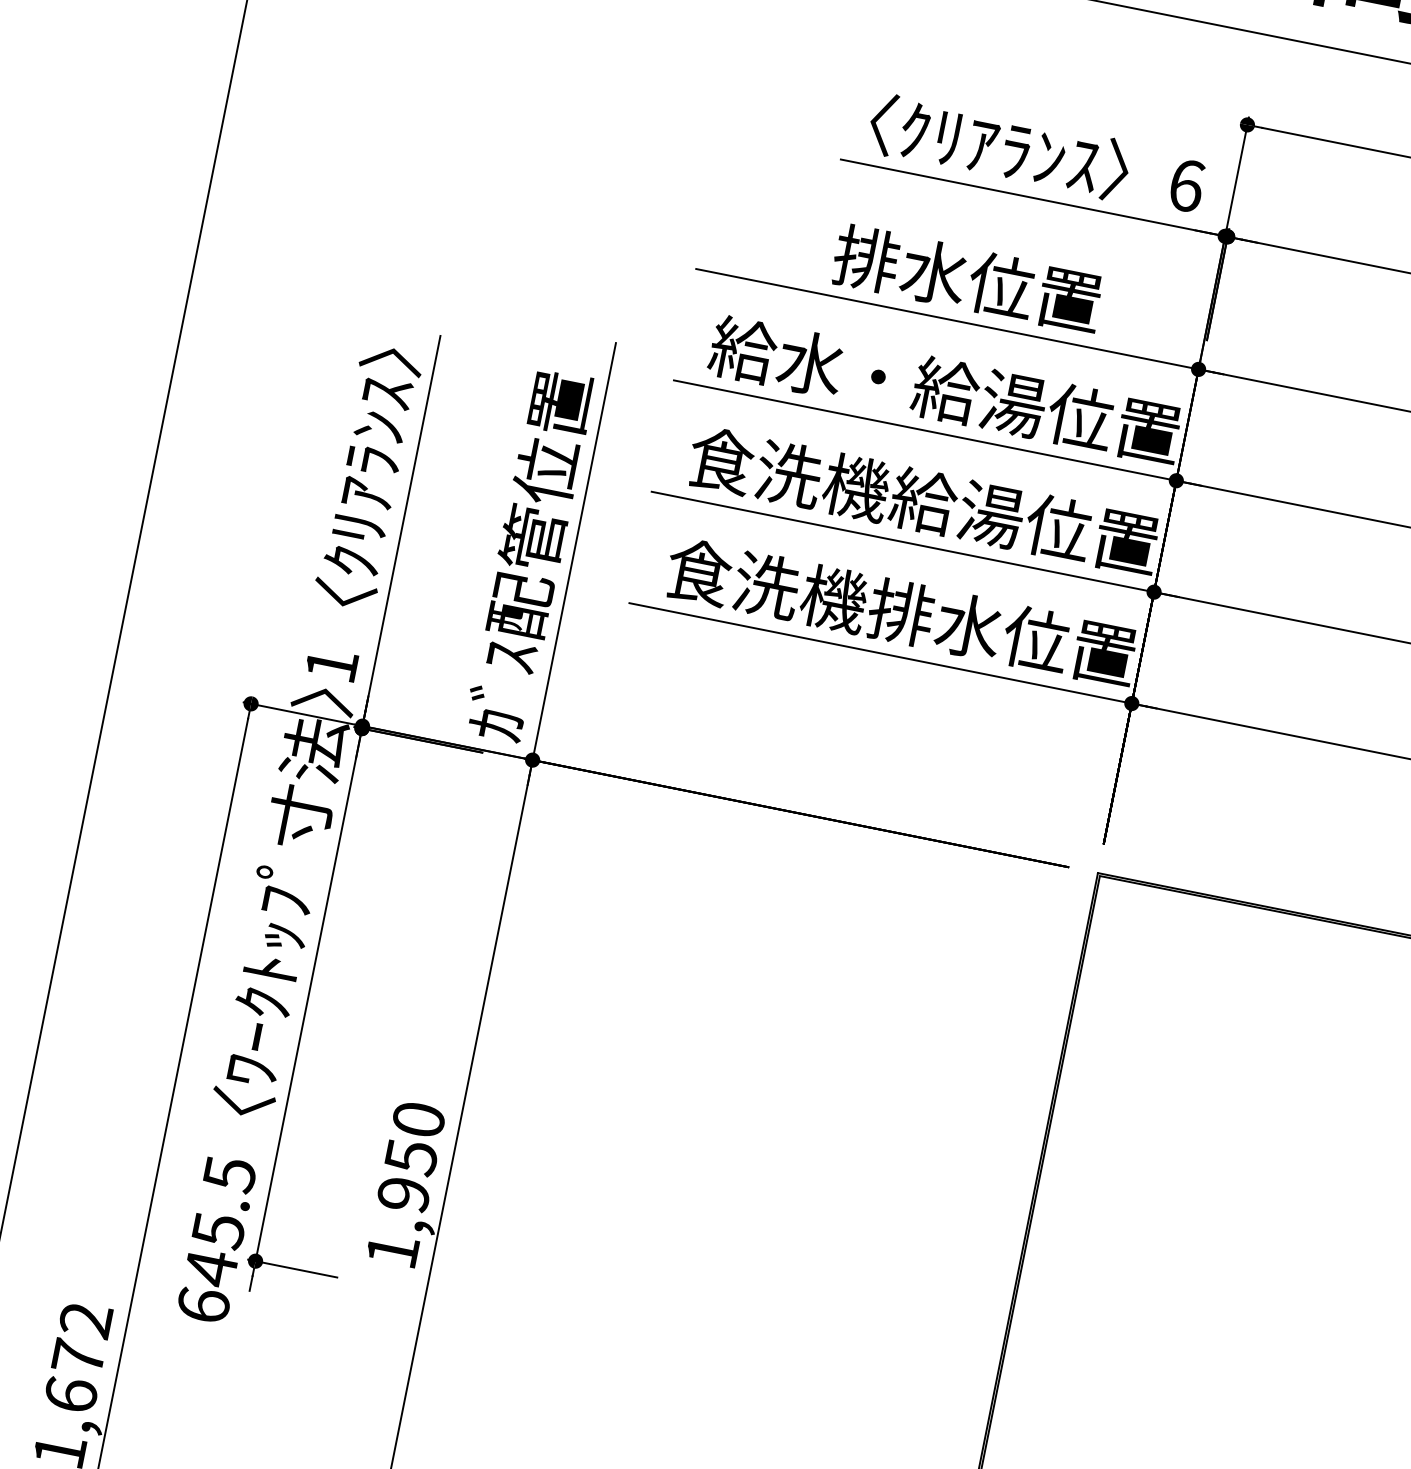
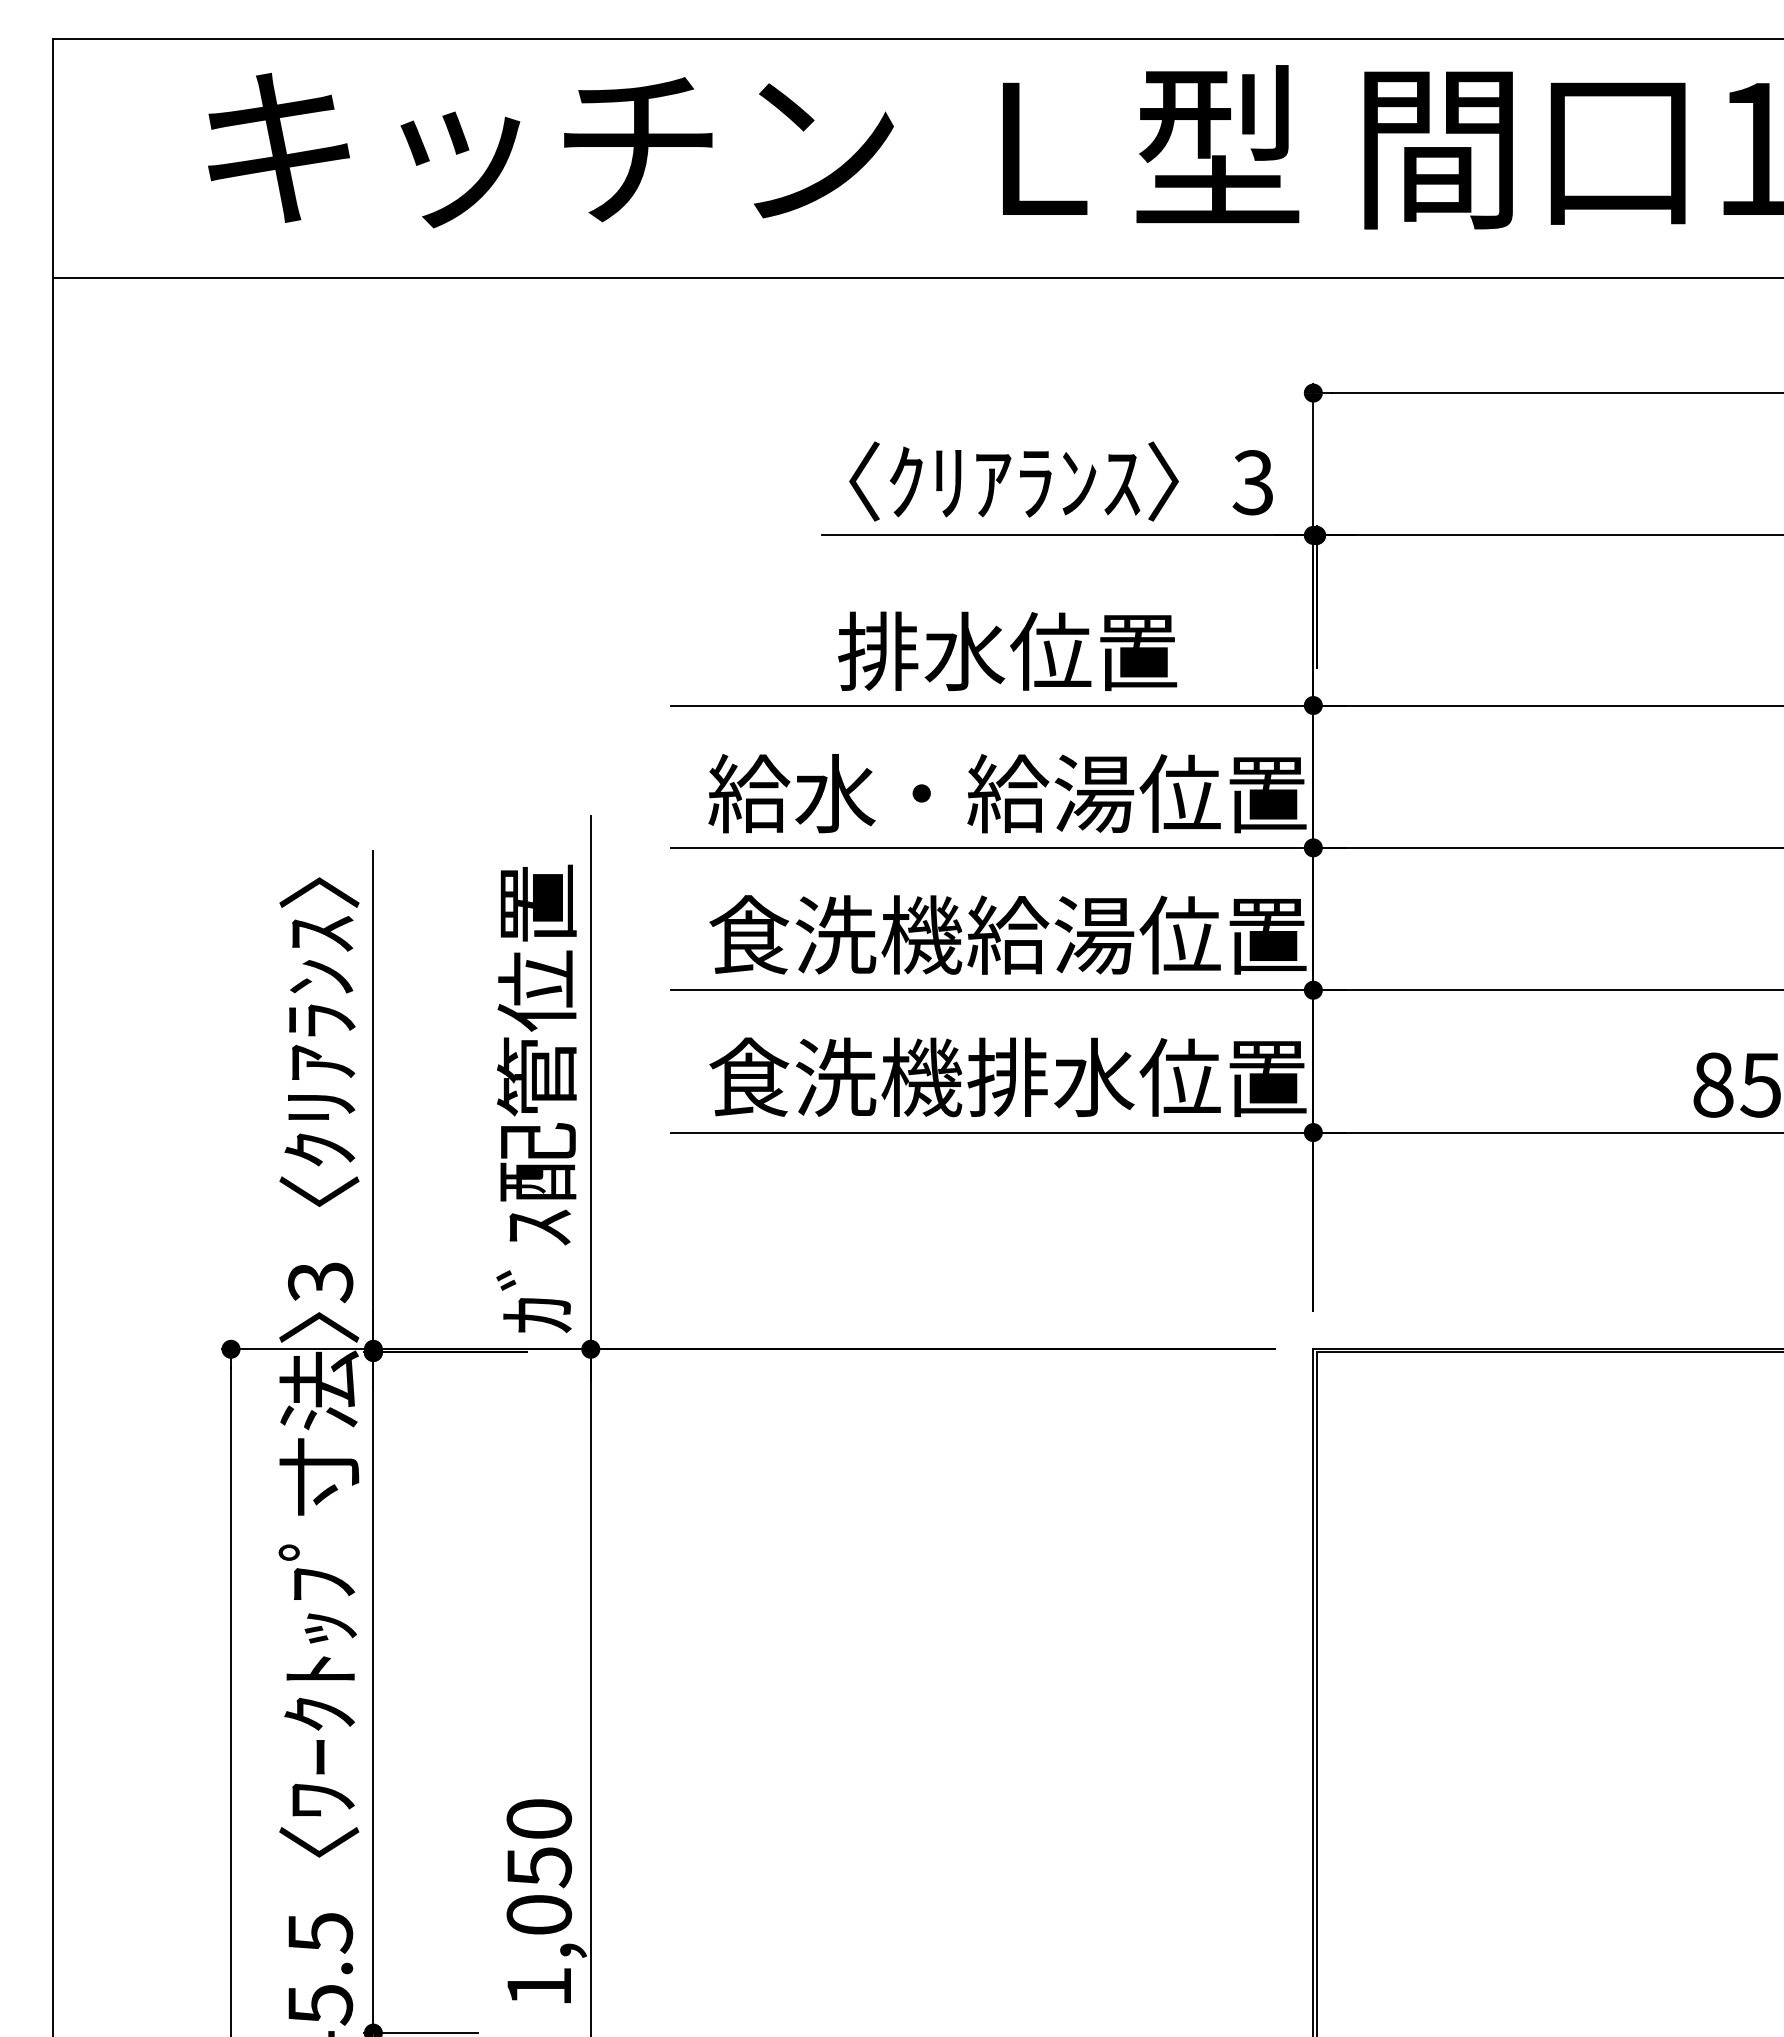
text: (1185, 185) -> (1252, 482), 6 -> 3
text: (331, 665) -> (320, 1282), 1 -> 3
text: (404, 1194) -> (539, 1914), 1,950 -> 1,050

